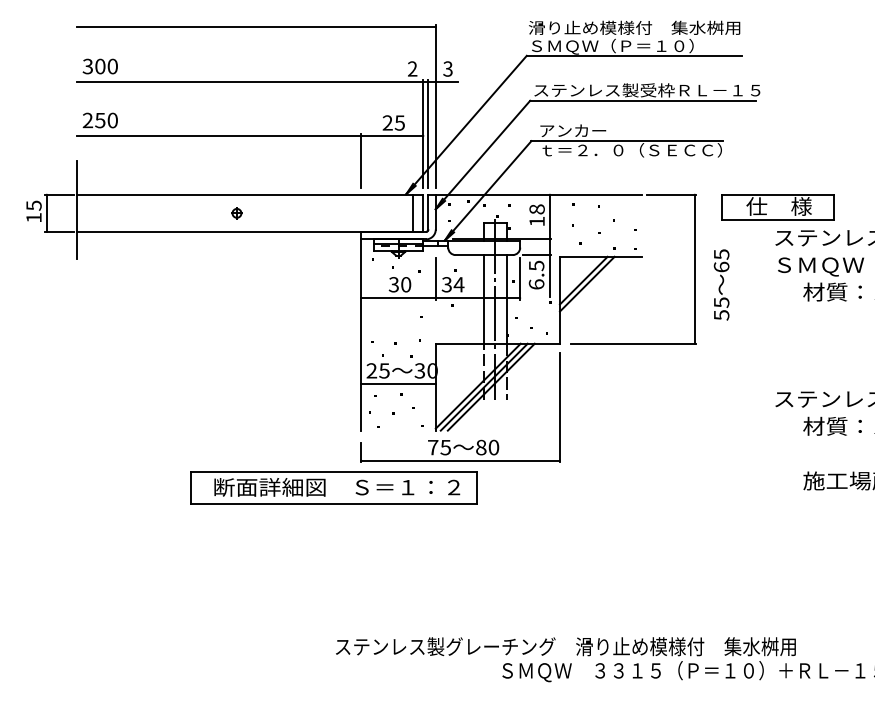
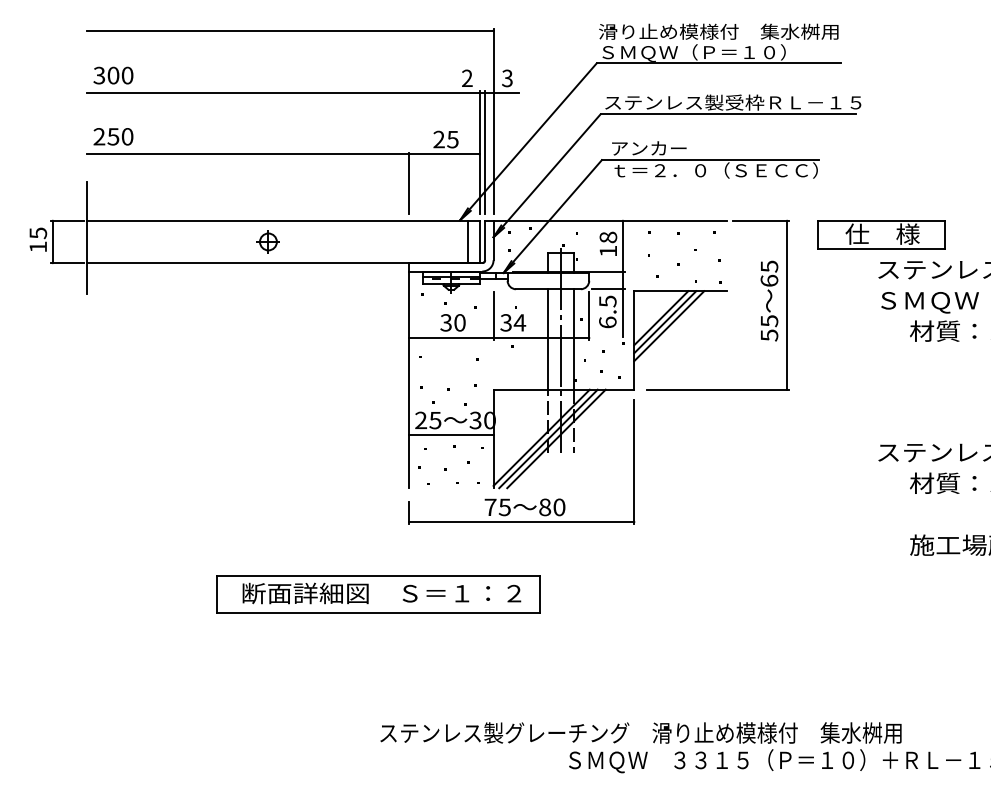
part: (236, 212) -> (267, 241), size x1.67
text: (721, 284) -> (769, 300), moved
line: (591, 287) -> (669, 326), added
part: (334, 488) -> (378, 594), moved

